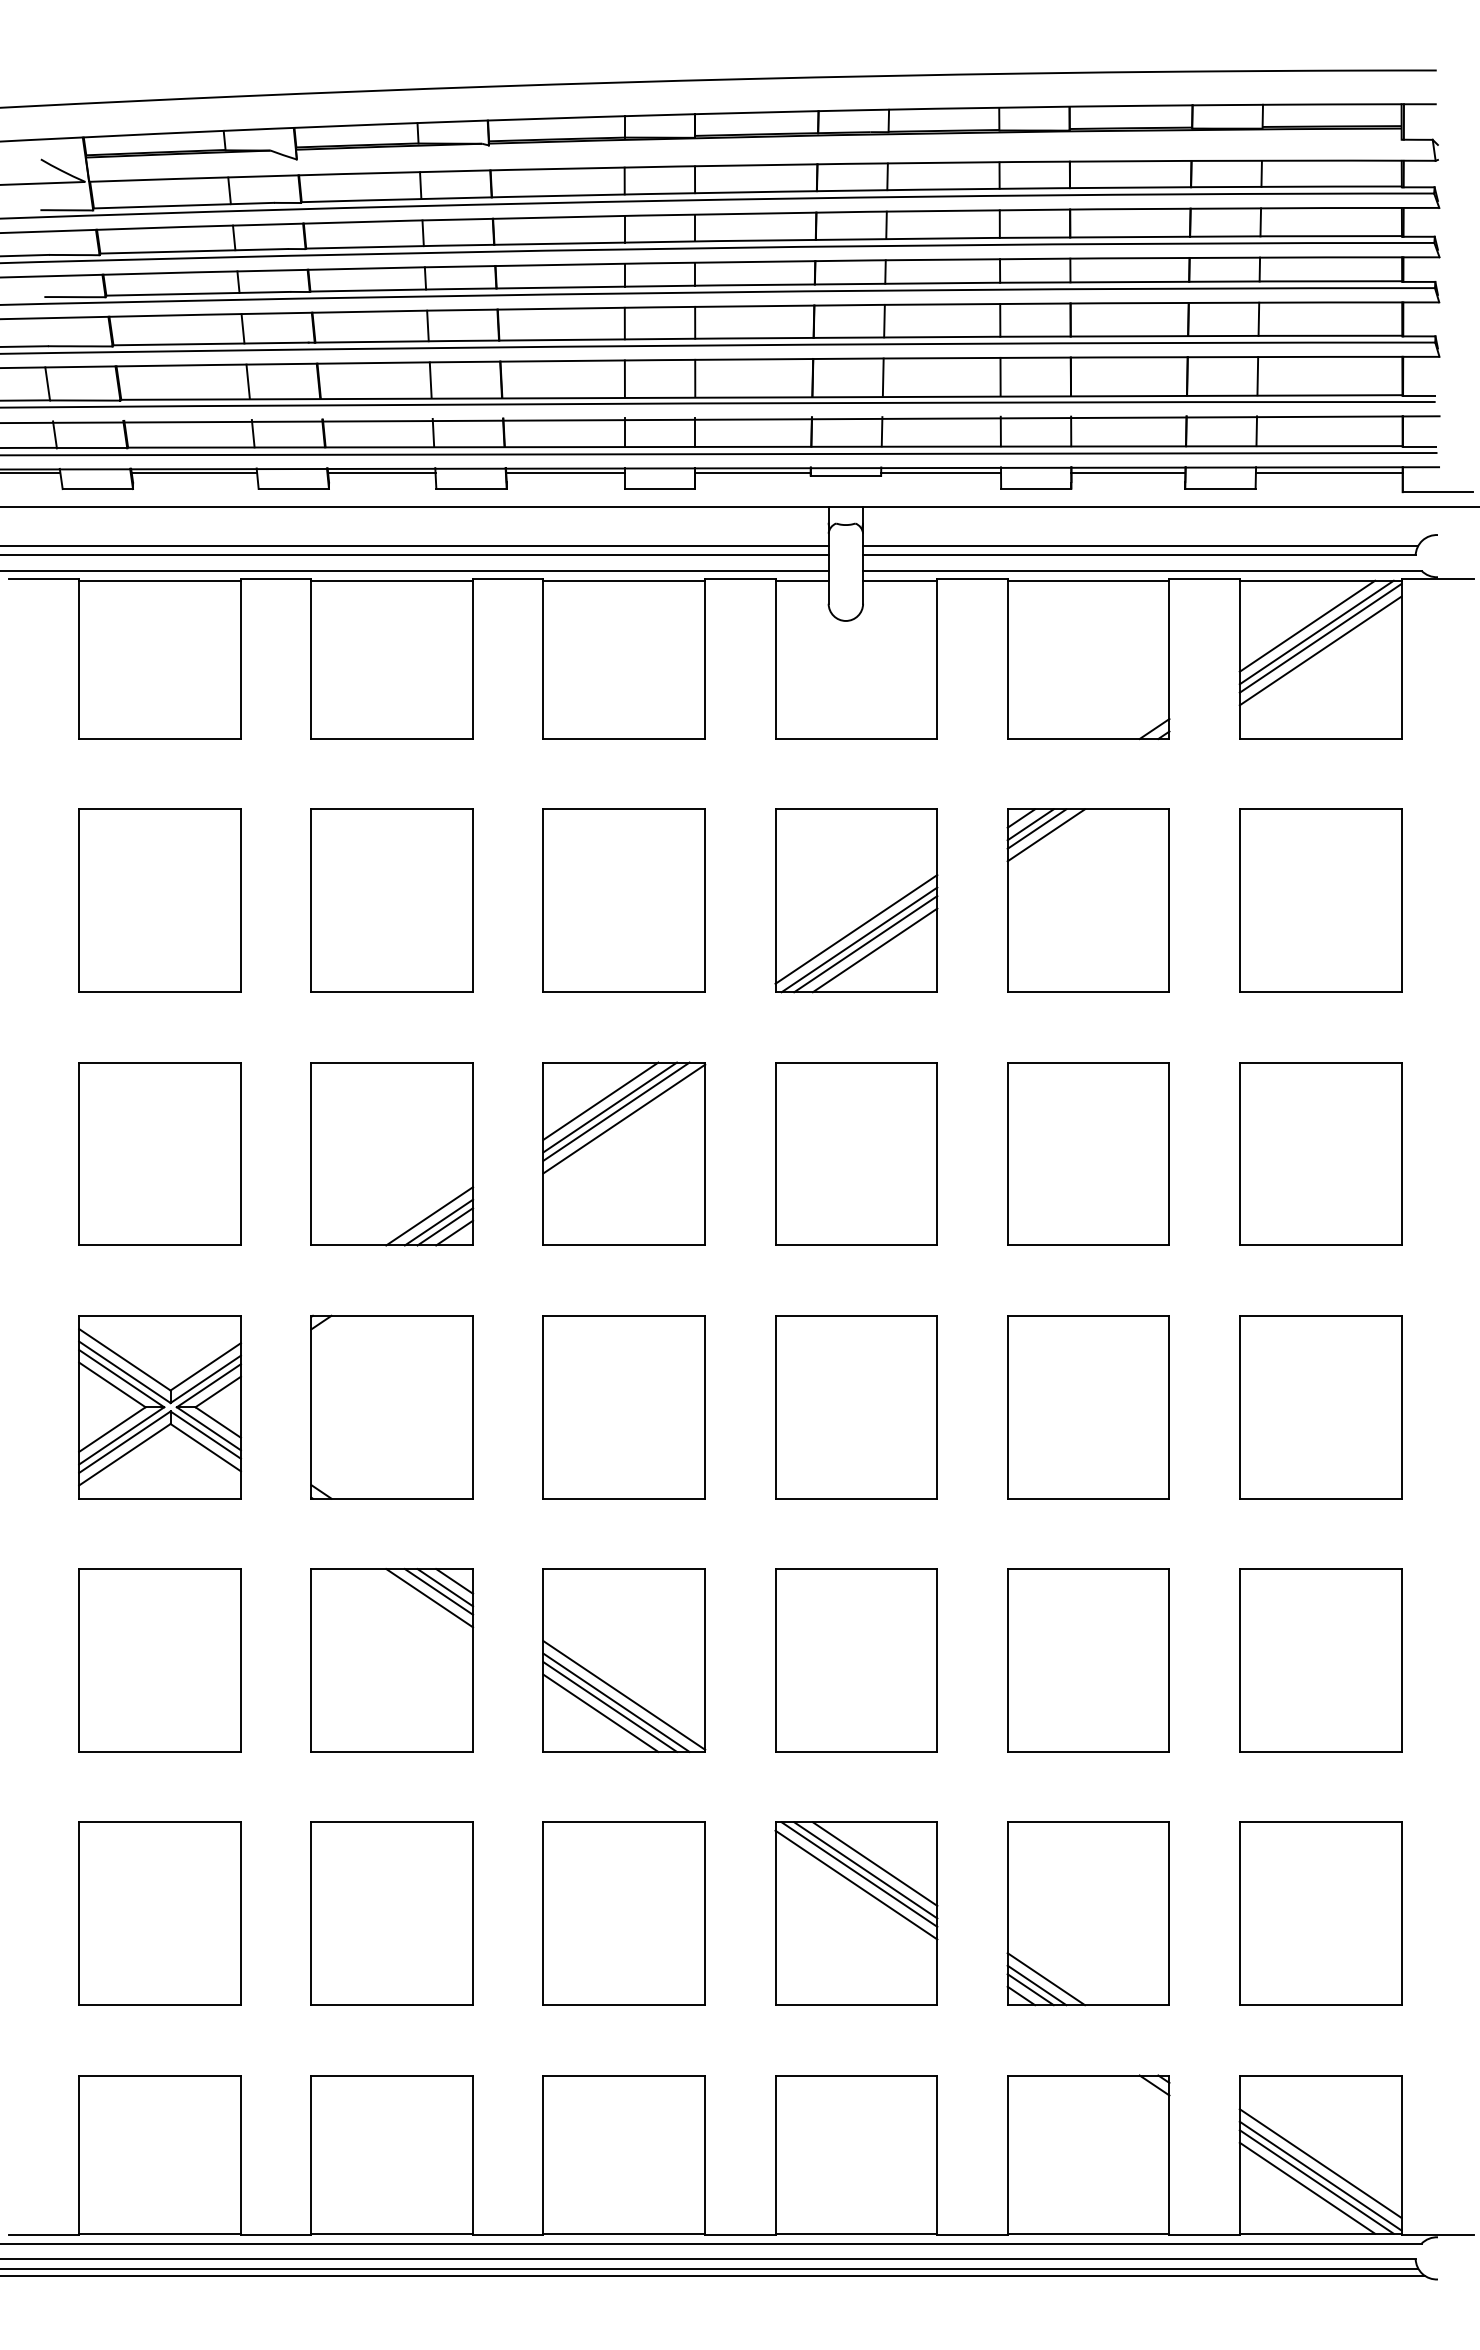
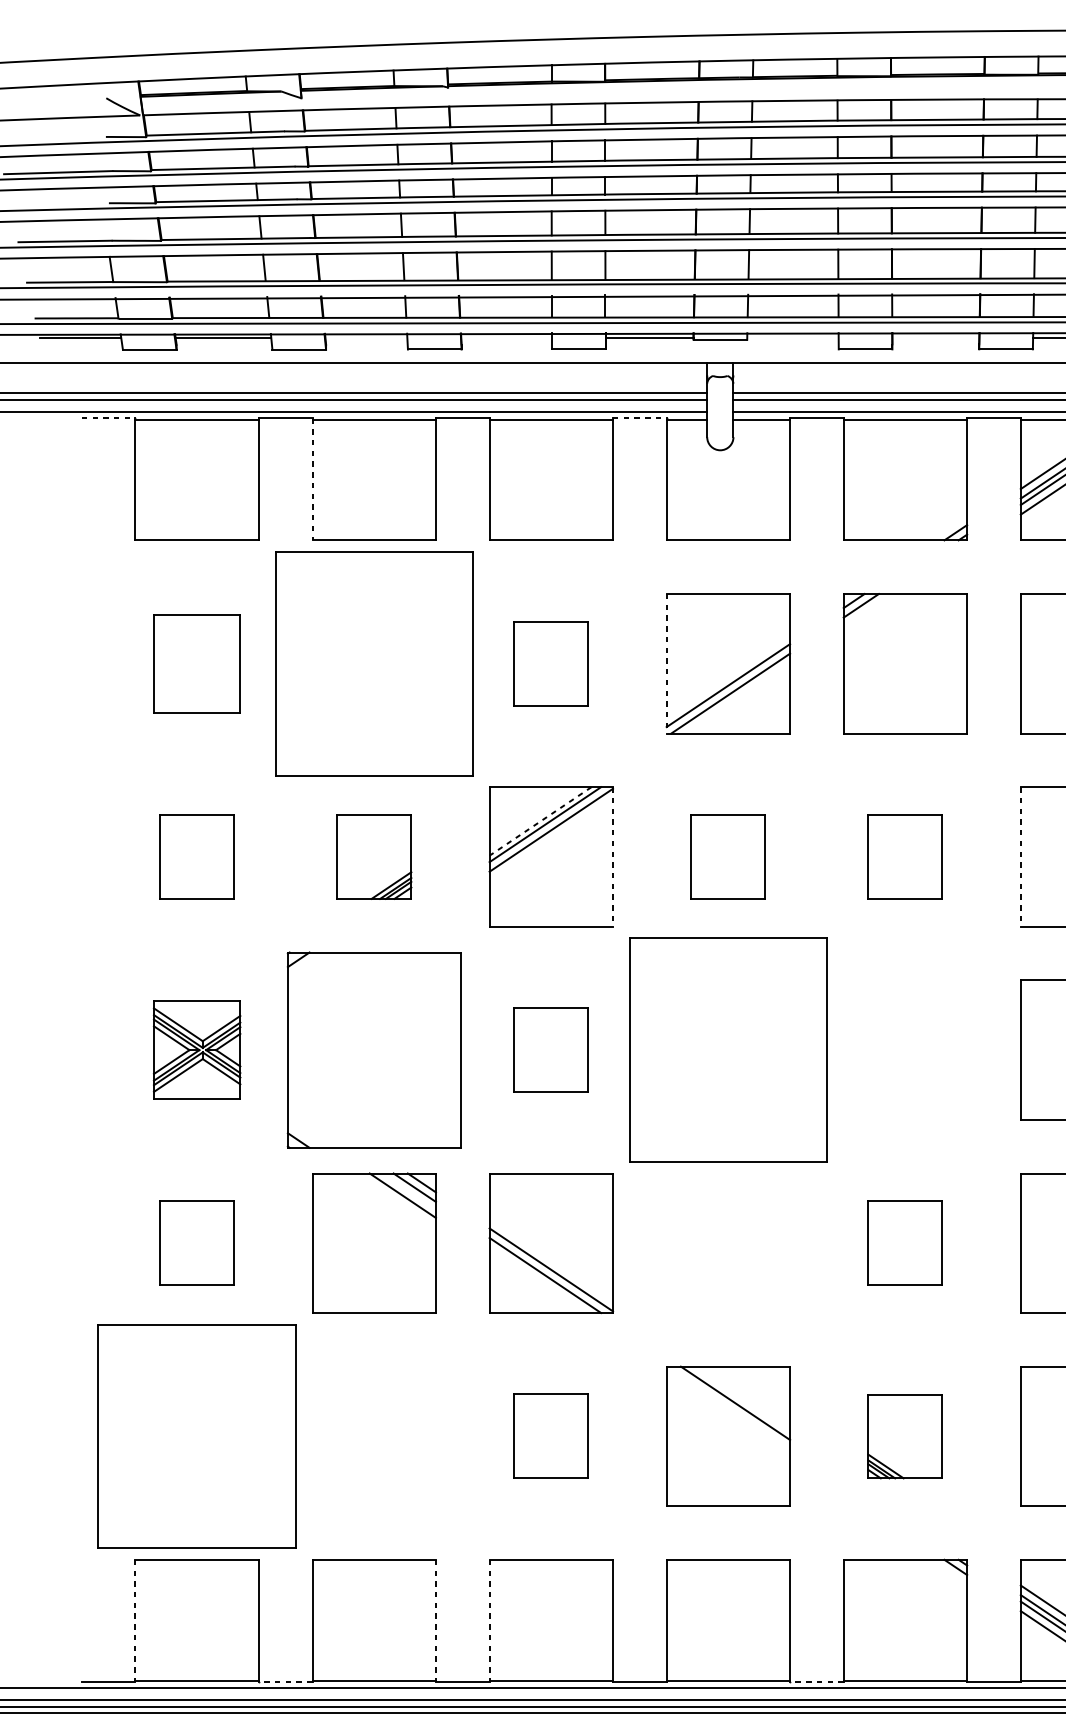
line: (381, 473) -> (366, 337), removed
line: (565, 473) -> (506, 337), removed
line: (941, 473) -> (793, 337), removed
line: (1128, 473) -> (935, 337), removed
line: (44, 579) -> (109, 418), solid -> dashed
line: (740, 579) -> (639, 418), solid -> dashed
line: (311, 659) -> (312, 479), solid -> dashed
line: (1036, 828) -> (865, 608), removed
line: (1045, 835) -> (872, 613), removed
part: (159, 900) -> (196, 663), size x0.7
part: (391, 900) -> (373, 663), size x1.6
part: (623, 900) -> (550, 663), size x0.6
line: (775, 901) -> (666, 664), solid -> dashed
line: (865, 944) -> (735, 697), removed
line: (874, 950) -> (742, 701), removed
line: (600, 1100) -> (533, 816), removed
line: (609, 1107) -> (540, 821), solid -> dashed
part: (159, 1153) -> (196, 856), size x0.6
part: (856, 1153) -> (728, 856), size x0.6
part: (1088, 1153) -> (905, 856), size x0.6
part: (392, 1154) -> (374, 857), size x0.6
line: (705, 1154) -> (613, 857), solid -> dashed
line: (1239, 1154) -> (1020, 857), solid -> dashed
part: (391, 1406) -> (373, 1049), size x1.4
part: (159, 1407) -> (196, 1050), size x0.7
part: (623, 1407) -> (550, 1050), size x0.6
part: (856, 1407) -> (728, 1050), size x1.6
part: (1088, 1407) -> (905, 1050), removed
line: (438, 1591) -> (409, 1190), removed
part: (159, 1660) -> (196, 1243), size x0.6
part: (856, 1660) -> (728, 1243), removed
part: (1088, 1660) -> (905, 1243), size x0.6
line: (609, 1706) -> (540, 1278), removed
line: (600, 1712) -> (533, 1282), removed
line: (874, 1863) -> (742, 1398), removed
line: (859, 1874) -> (730, 1406), removed
line: (856, 1884) -> (728, 1414), removed
part: (159, 1913) -> (196, 1436), size x1.6
part: (391, 1913) -> (373, 1436), removed
part: (623, 1913) -> (550, 1436), size x0.6
part: (1087, 1913) -> (904, 1436), size x0.6
line: (79, 2155) -> (135, 1620), solid -> dashed
line: (473, 2155) -> (436, 1620), solid -> dashed
line: (543, 2155) -> (489, 1620), solid -> dashed
line: (275, 2235) -> (285, 1681), solid -> dashed
line: (972, 2235) -> (816, 1681), solid -> dashed

